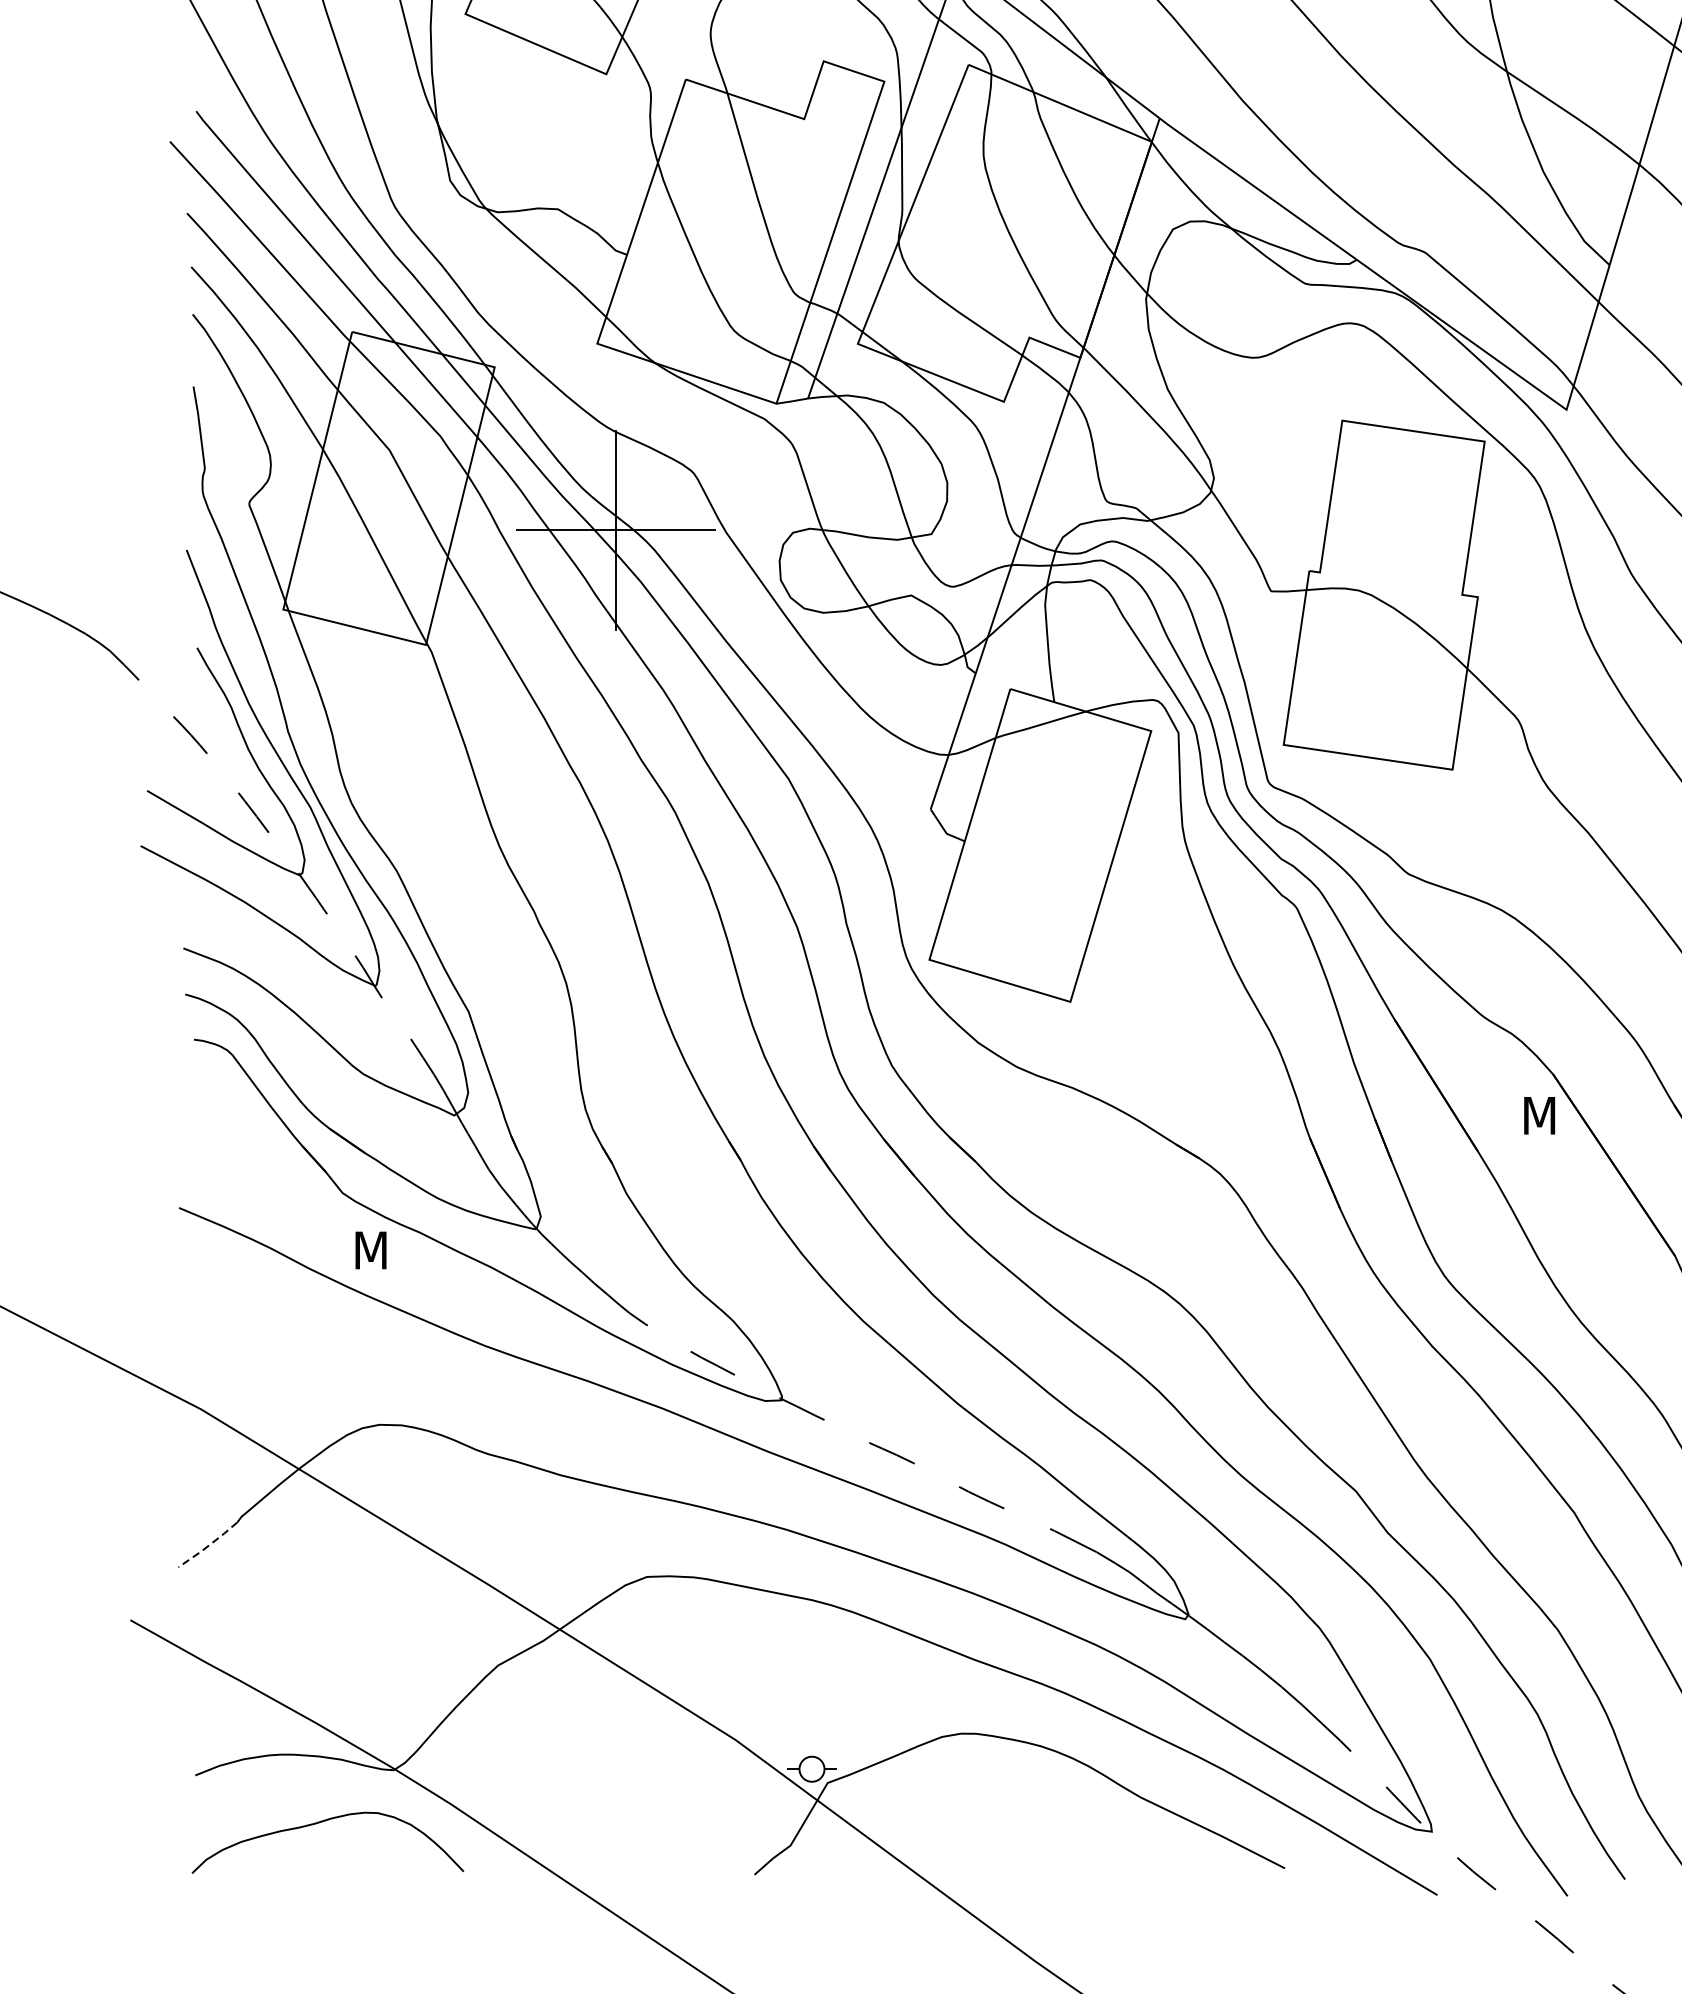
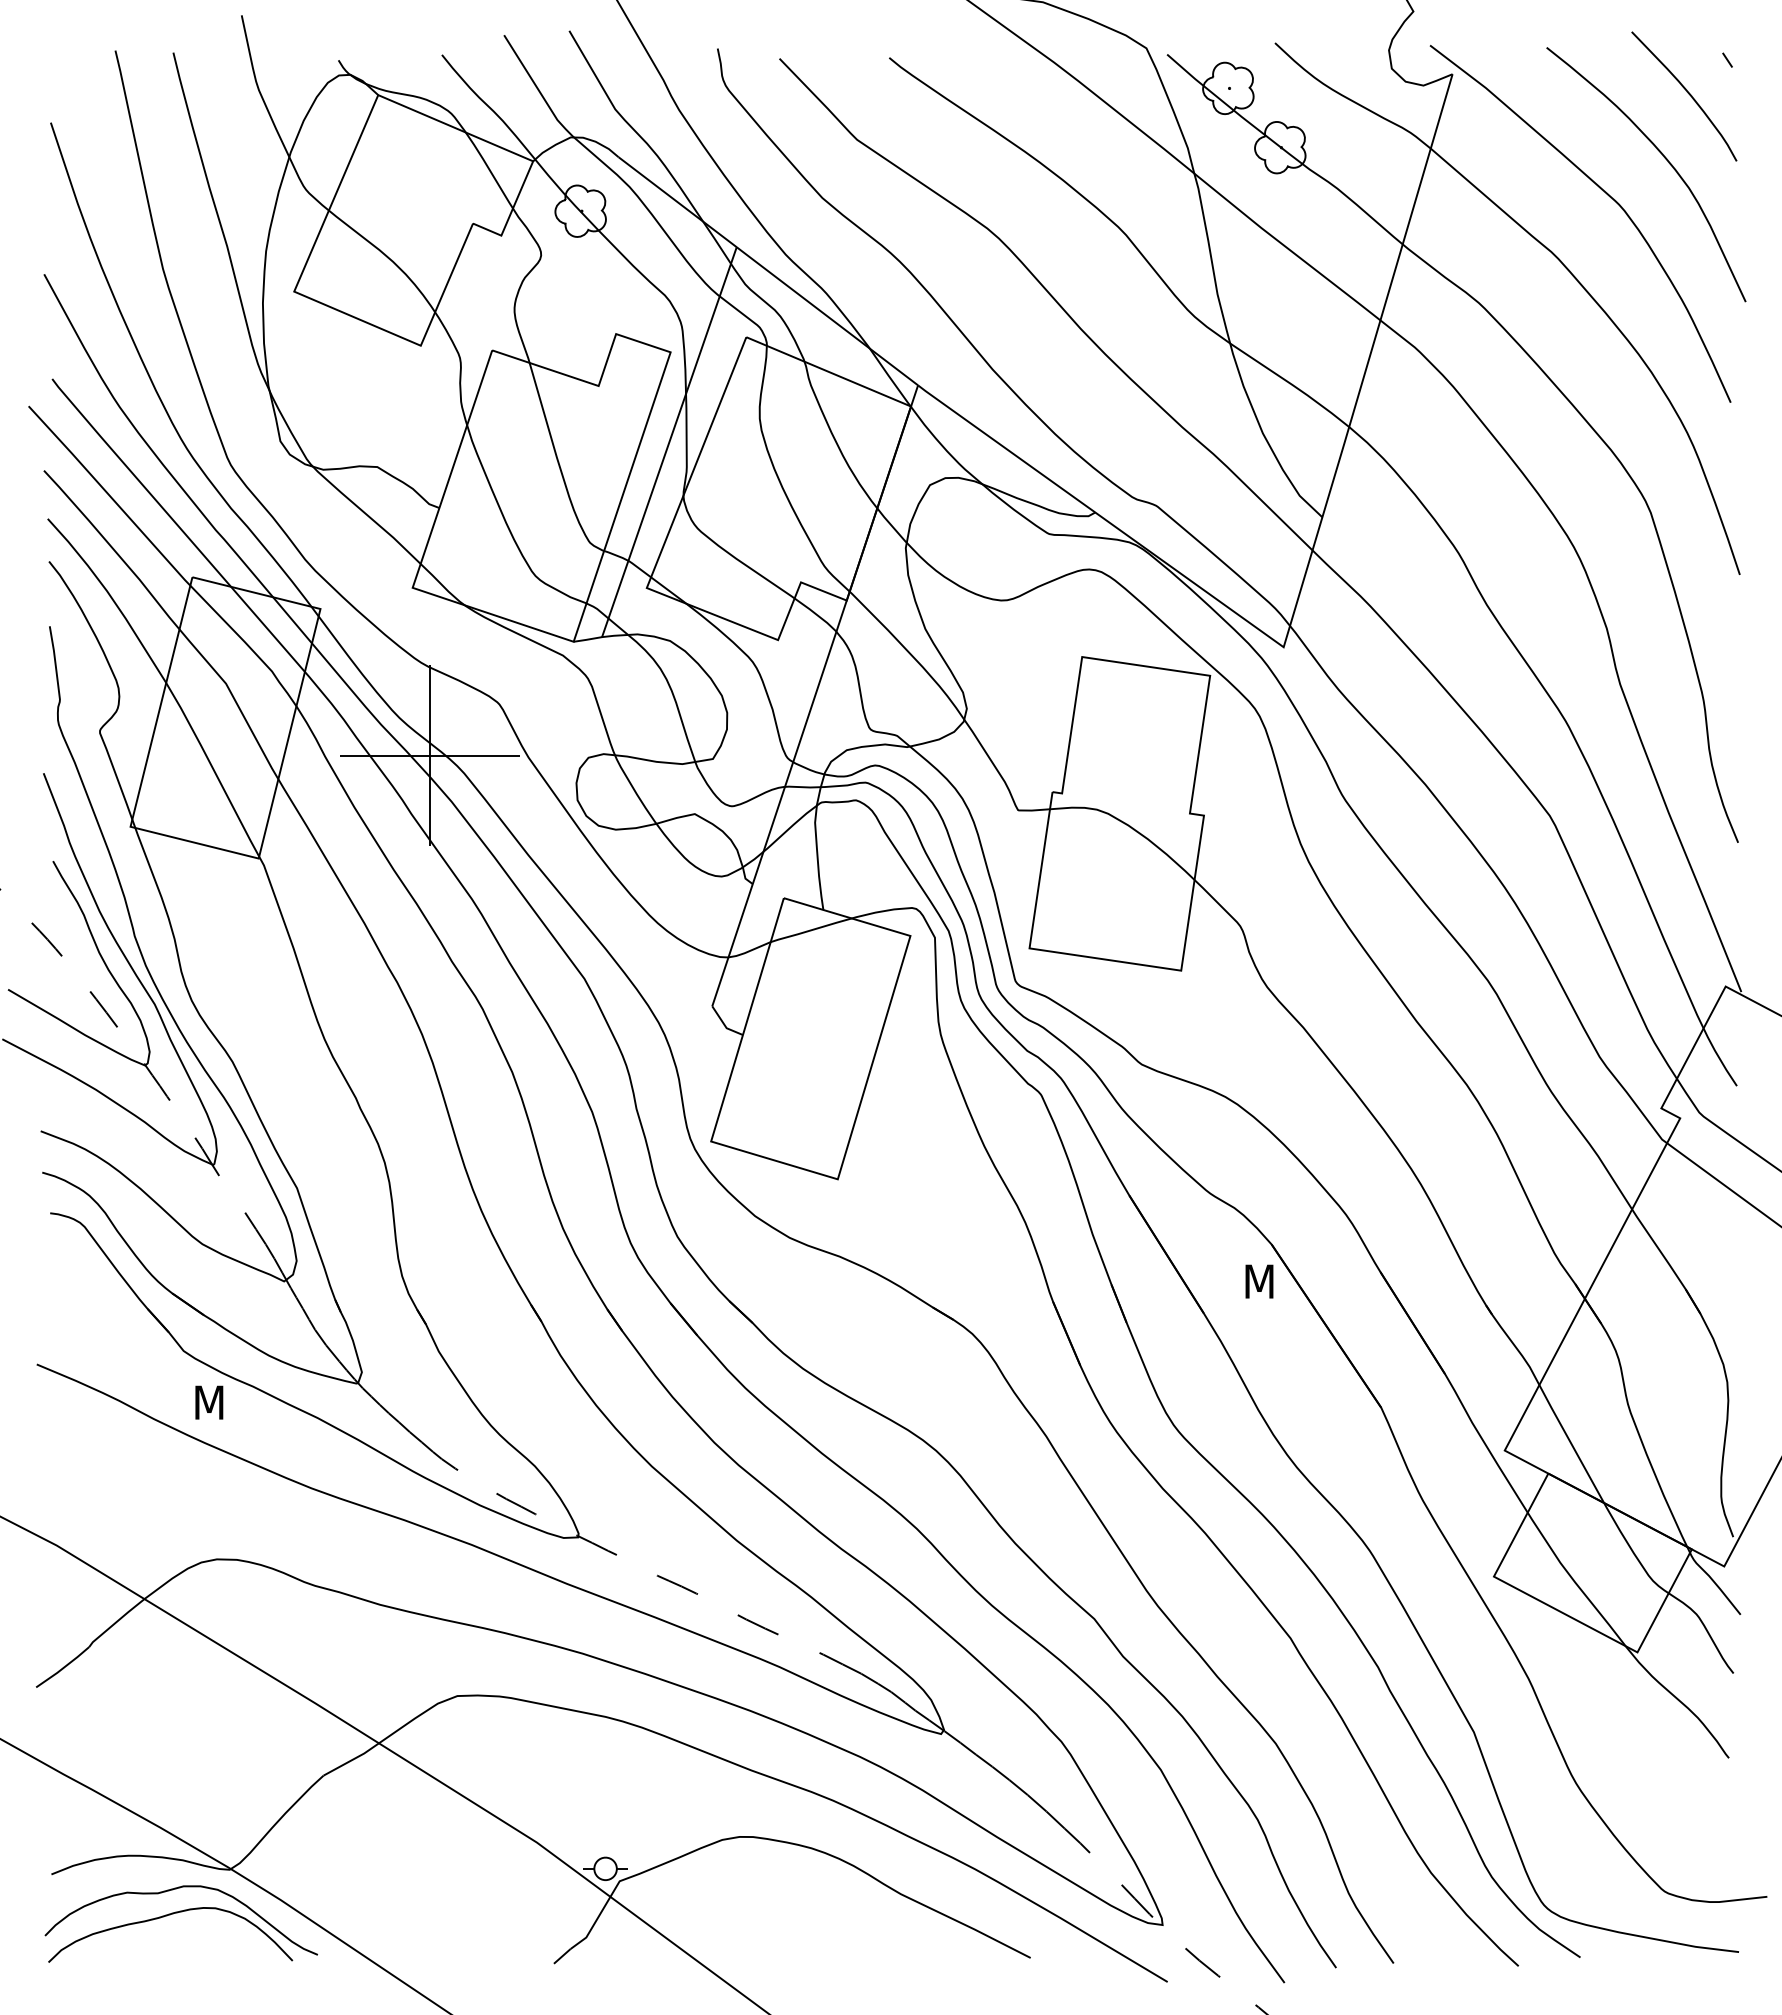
line: (208, 1546) -> (63, 1668), dashed -> solid
curve: (326, 1794) -> (169, 1891), added

